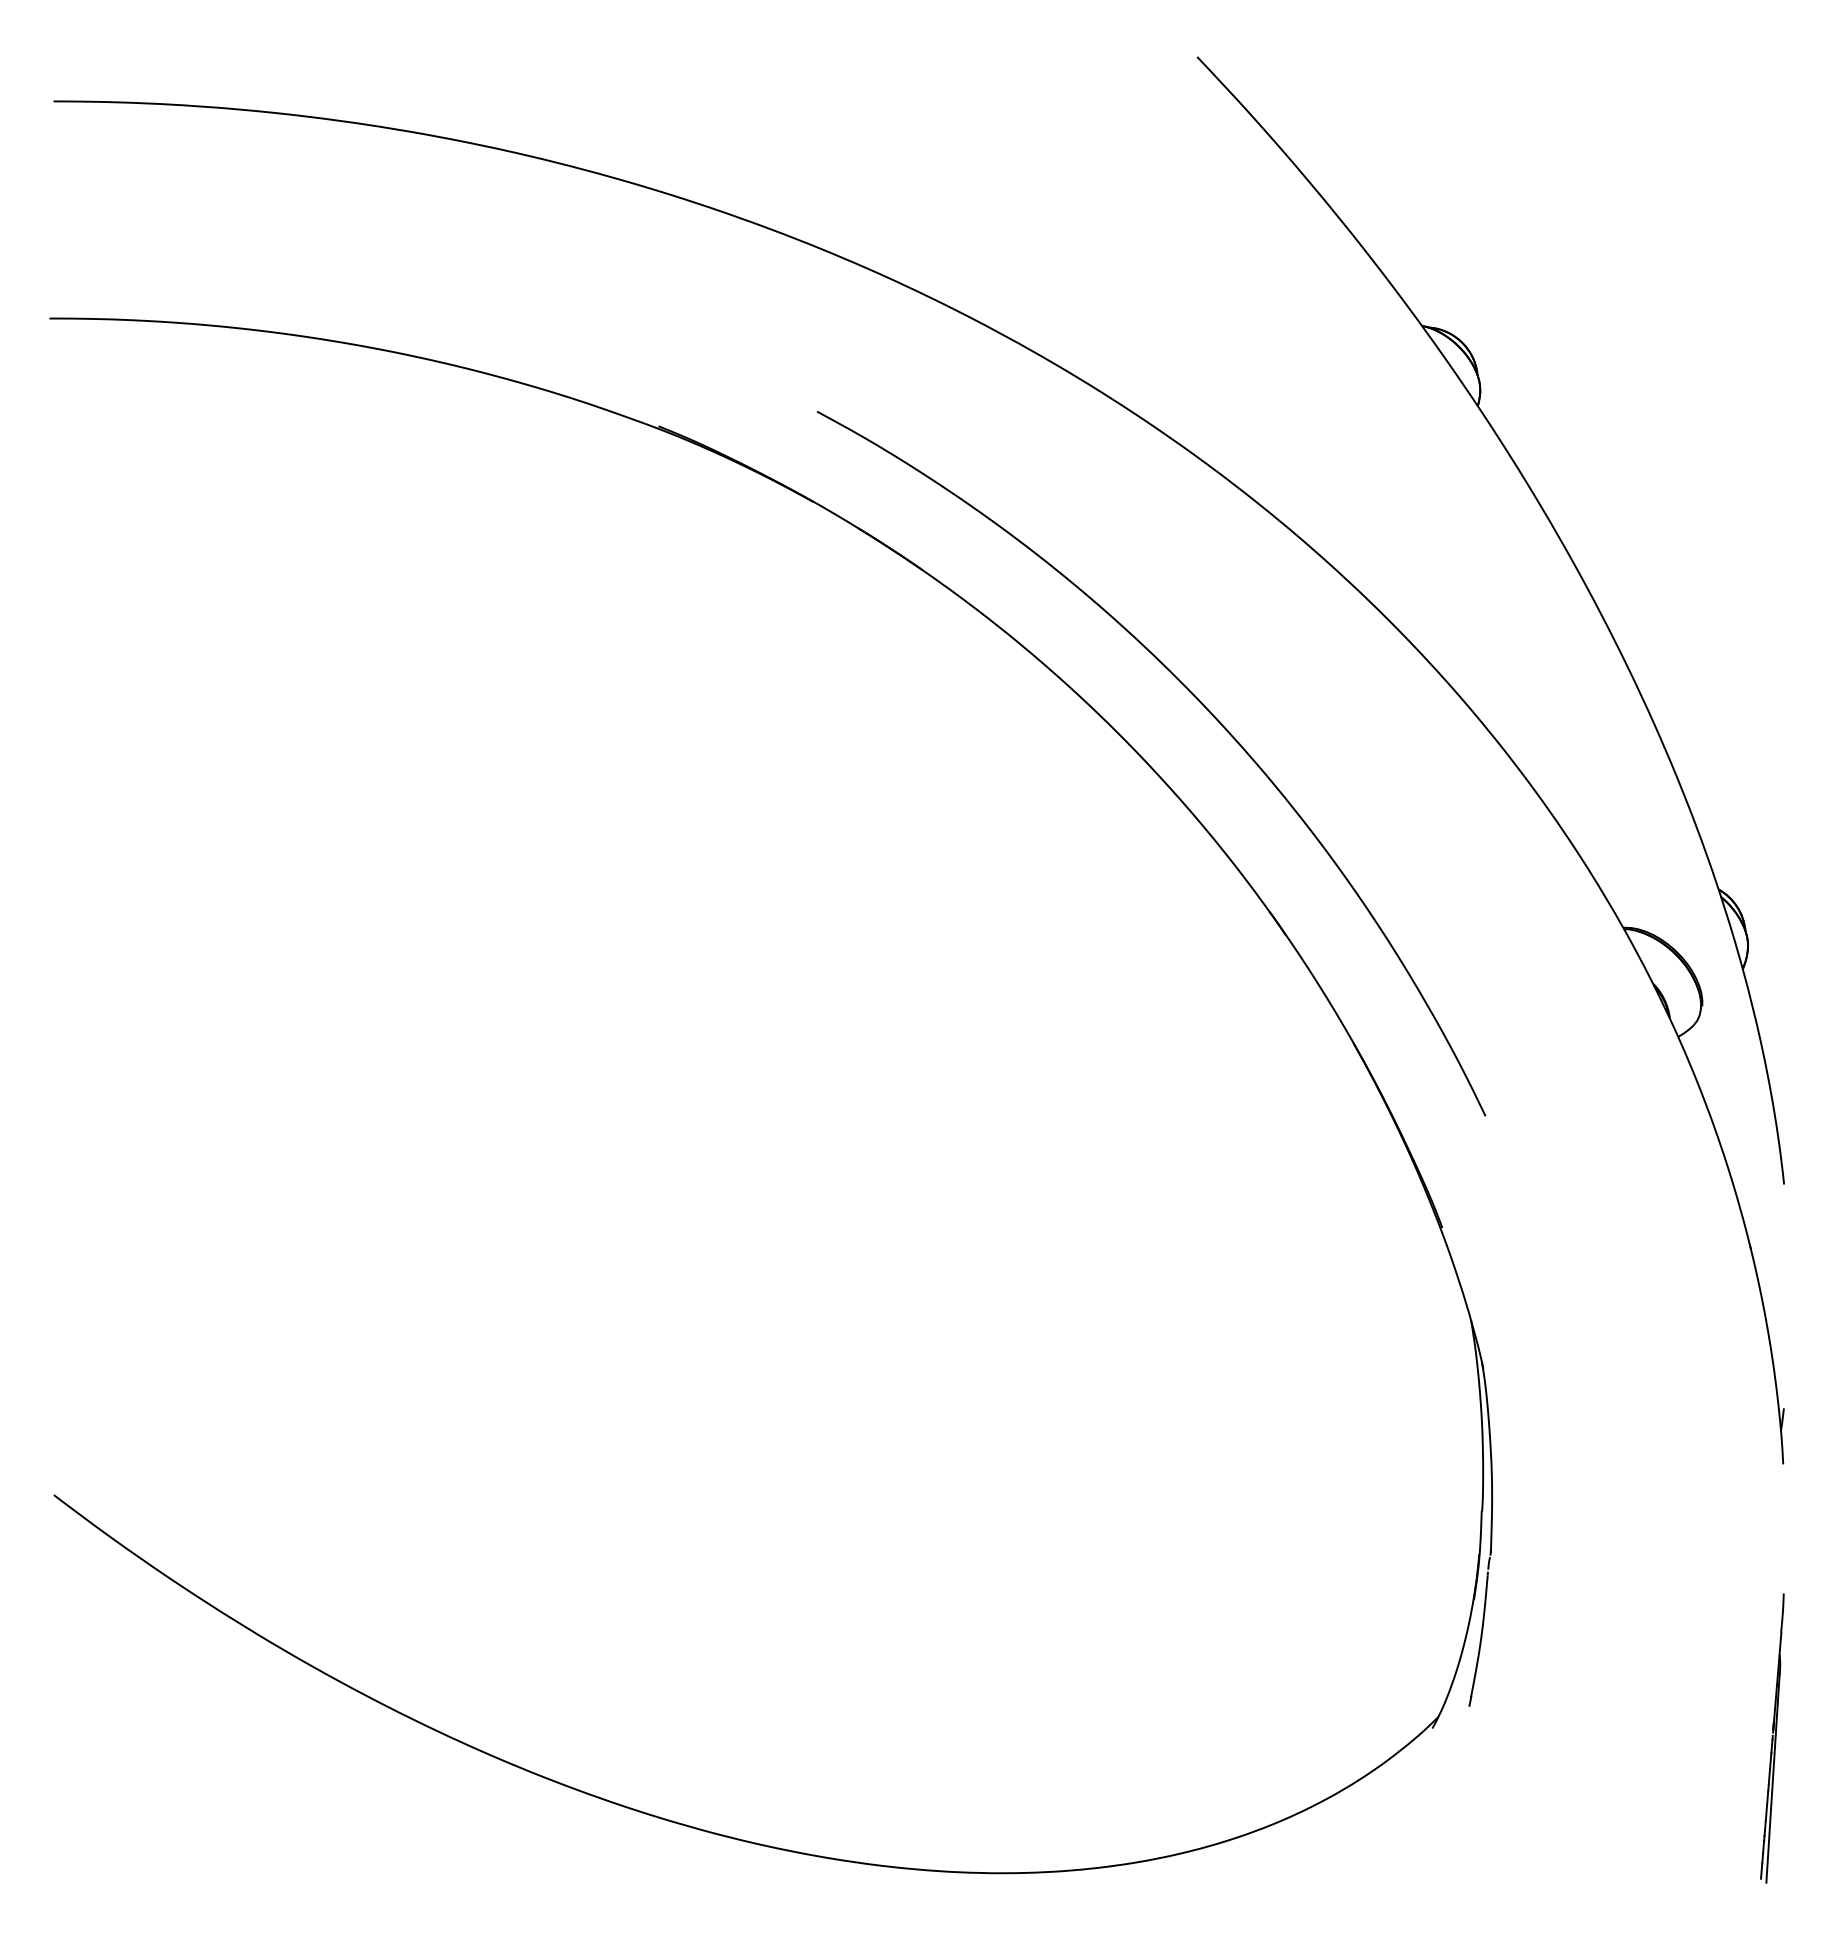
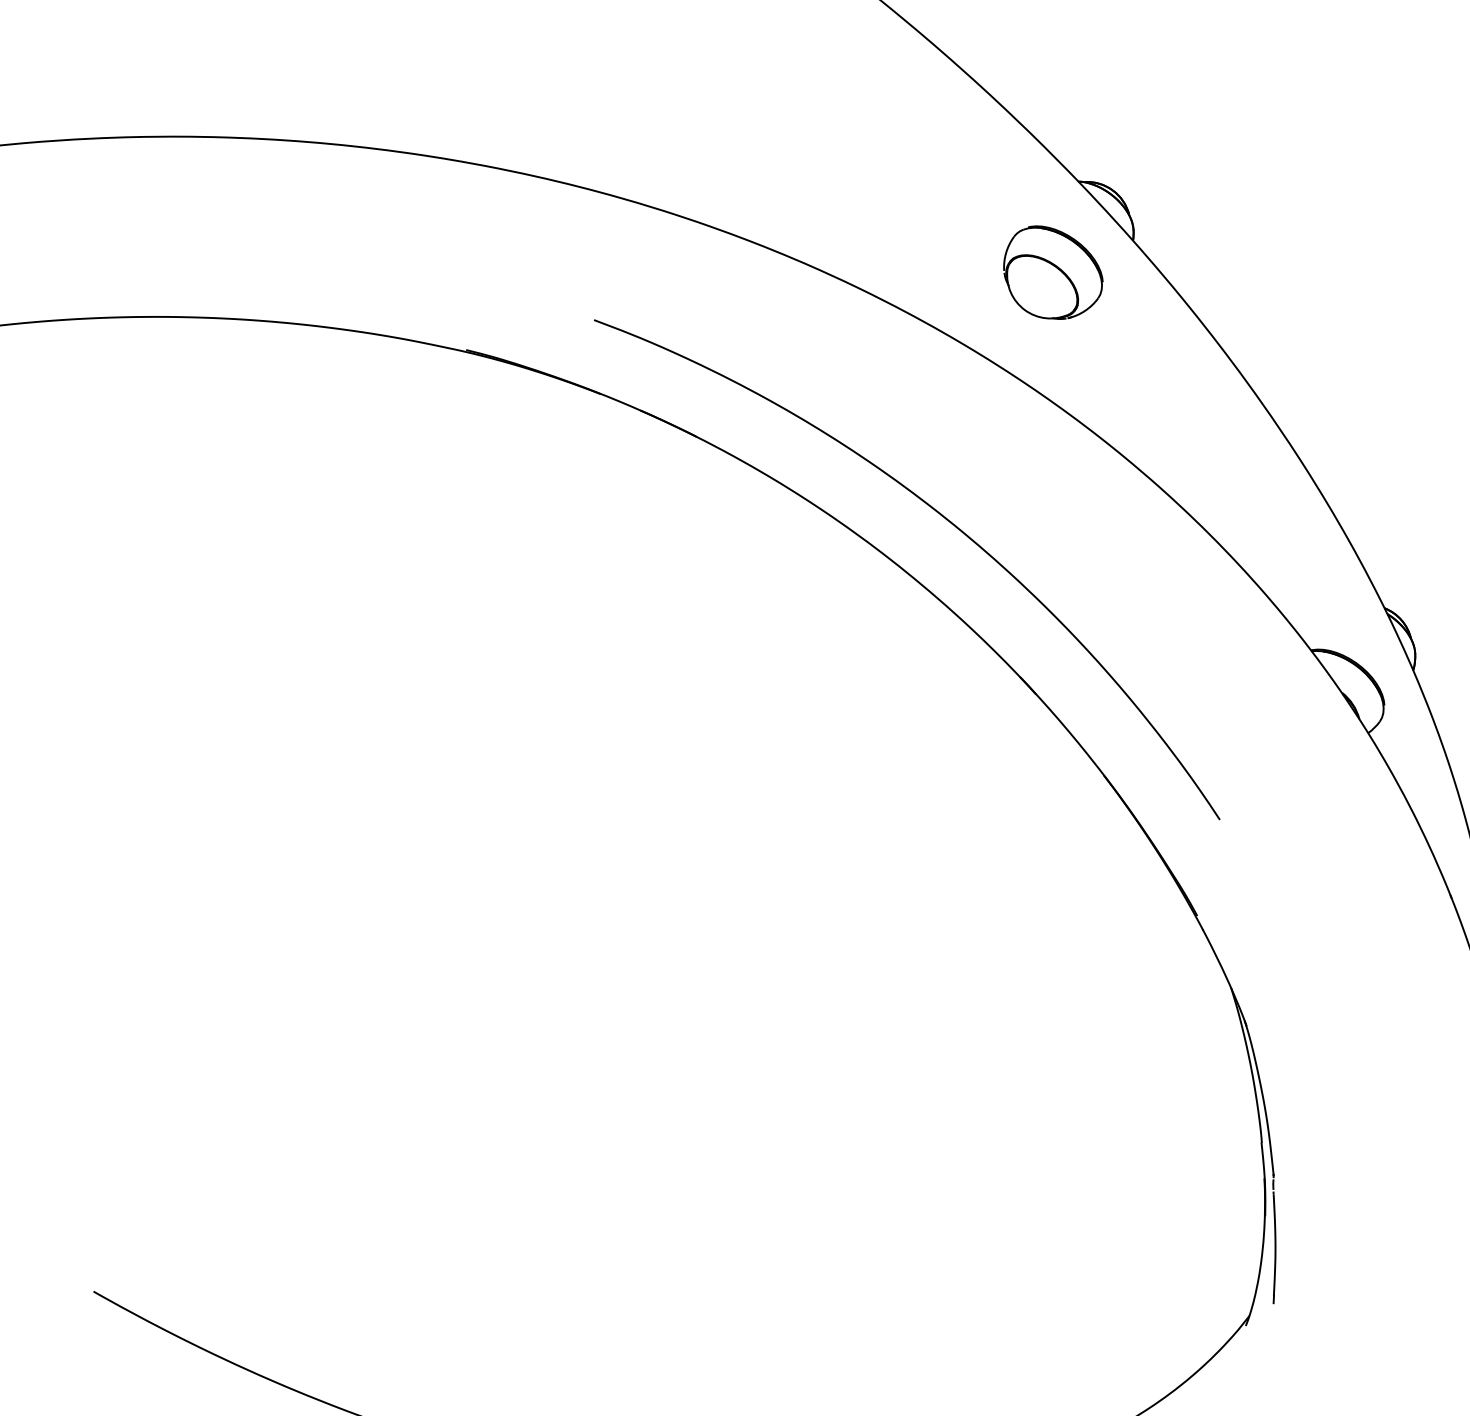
part: (1376, 430) -> (1053, 272), added

